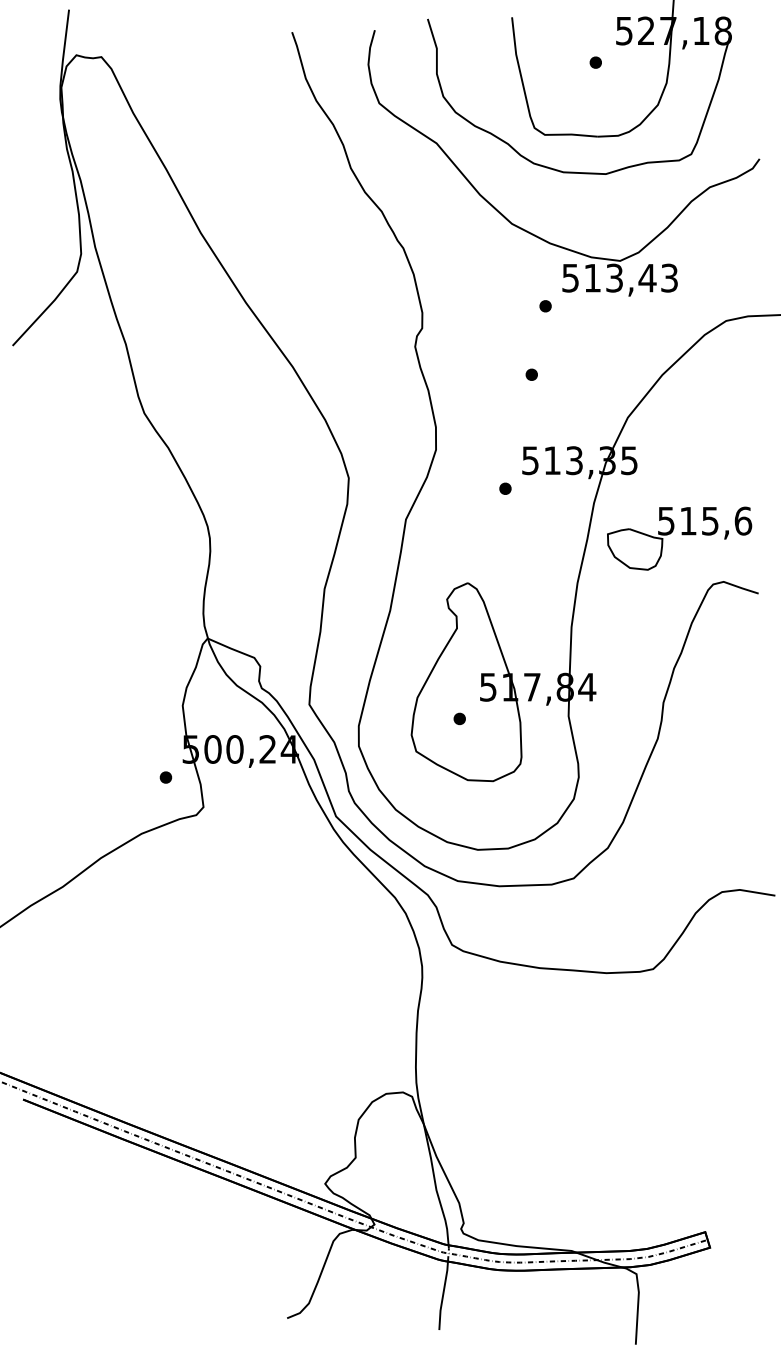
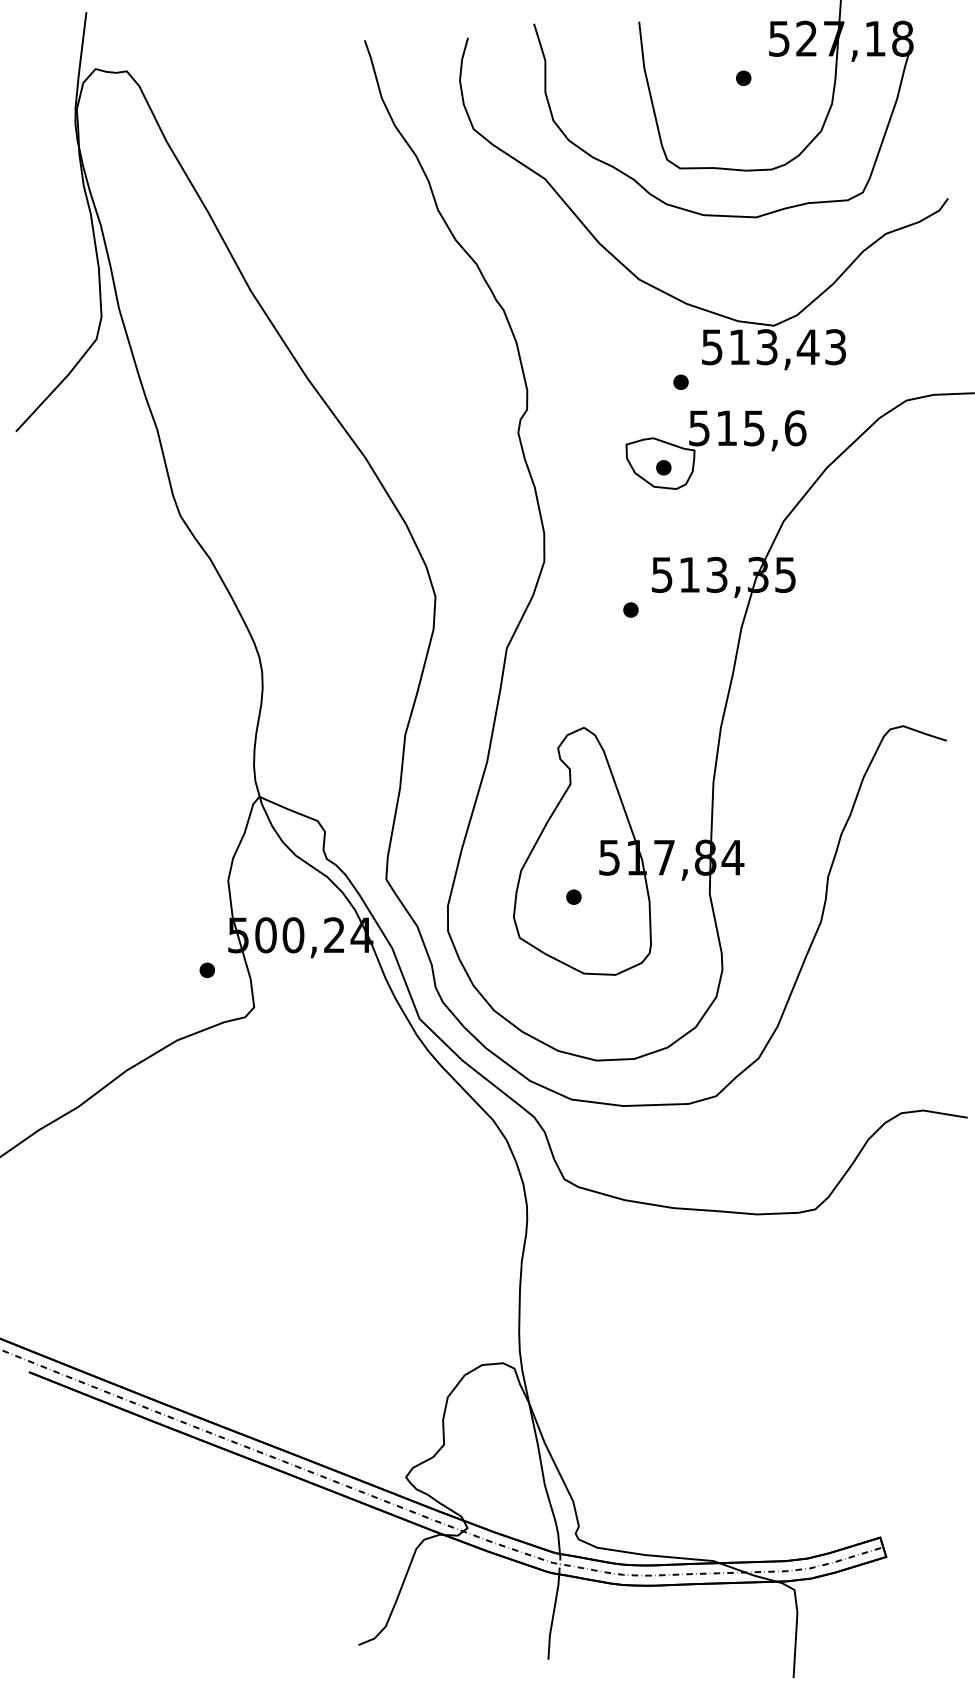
part: (679, 538) -> (715, 449), moved

